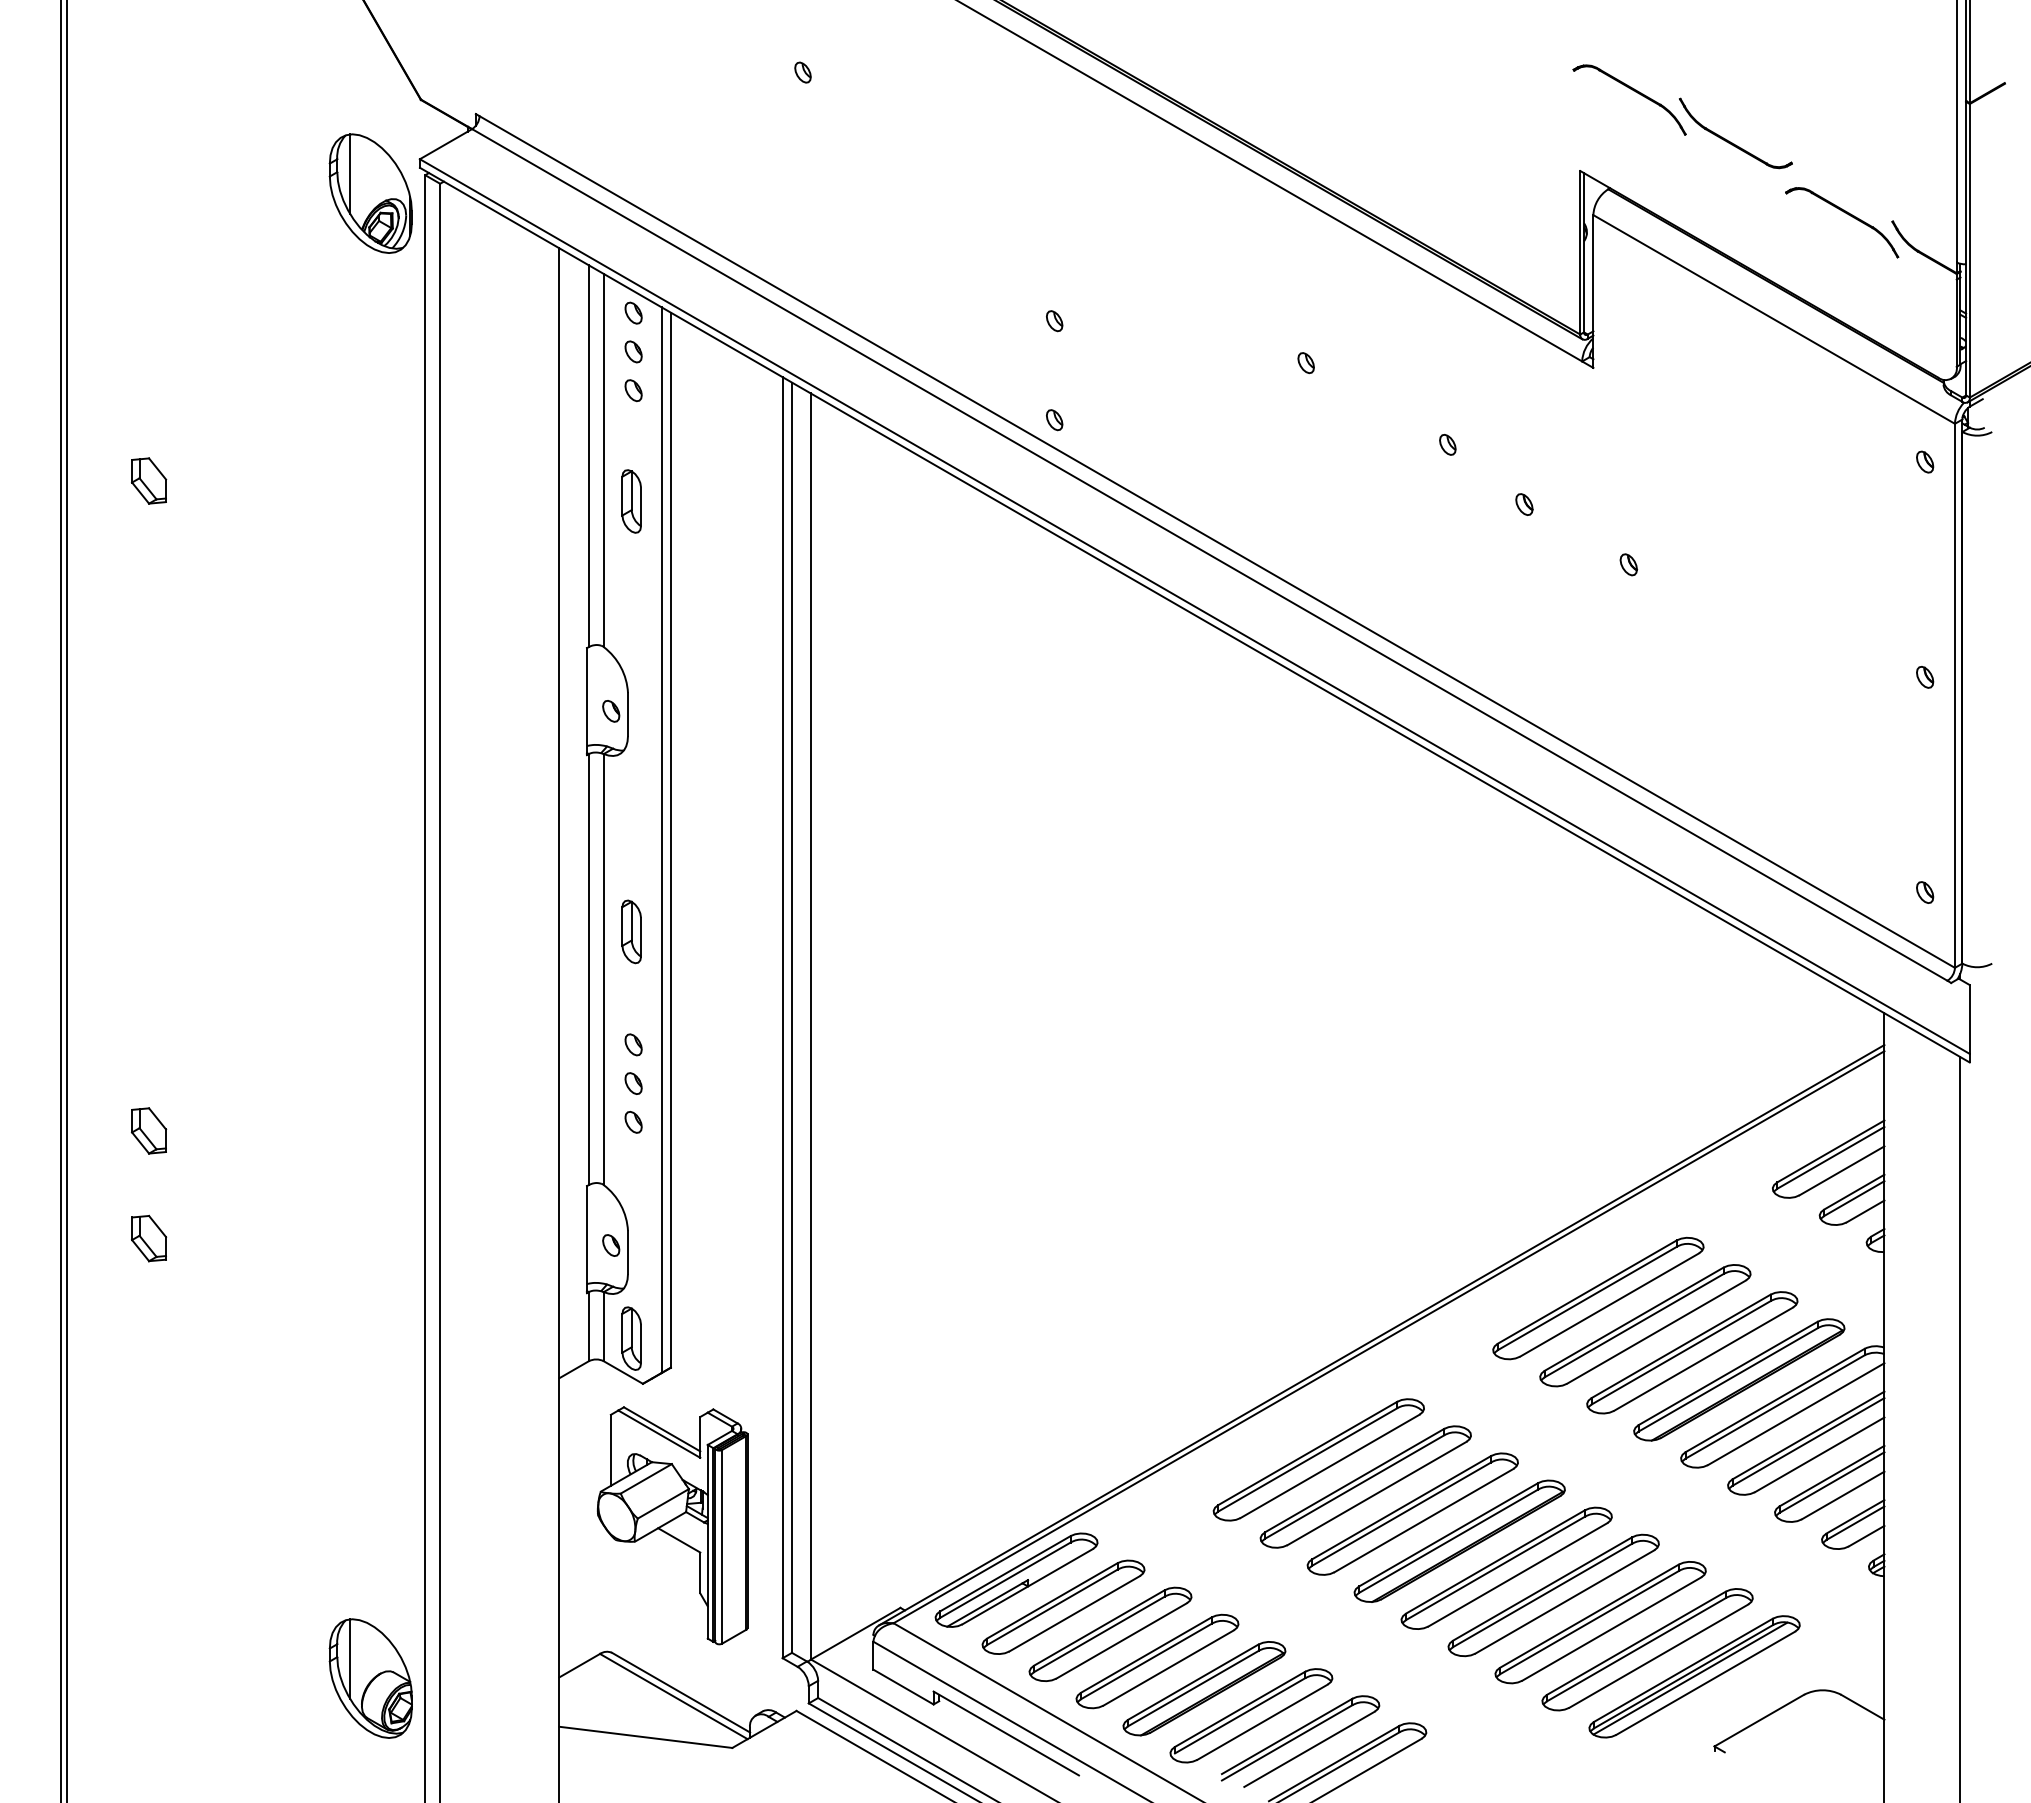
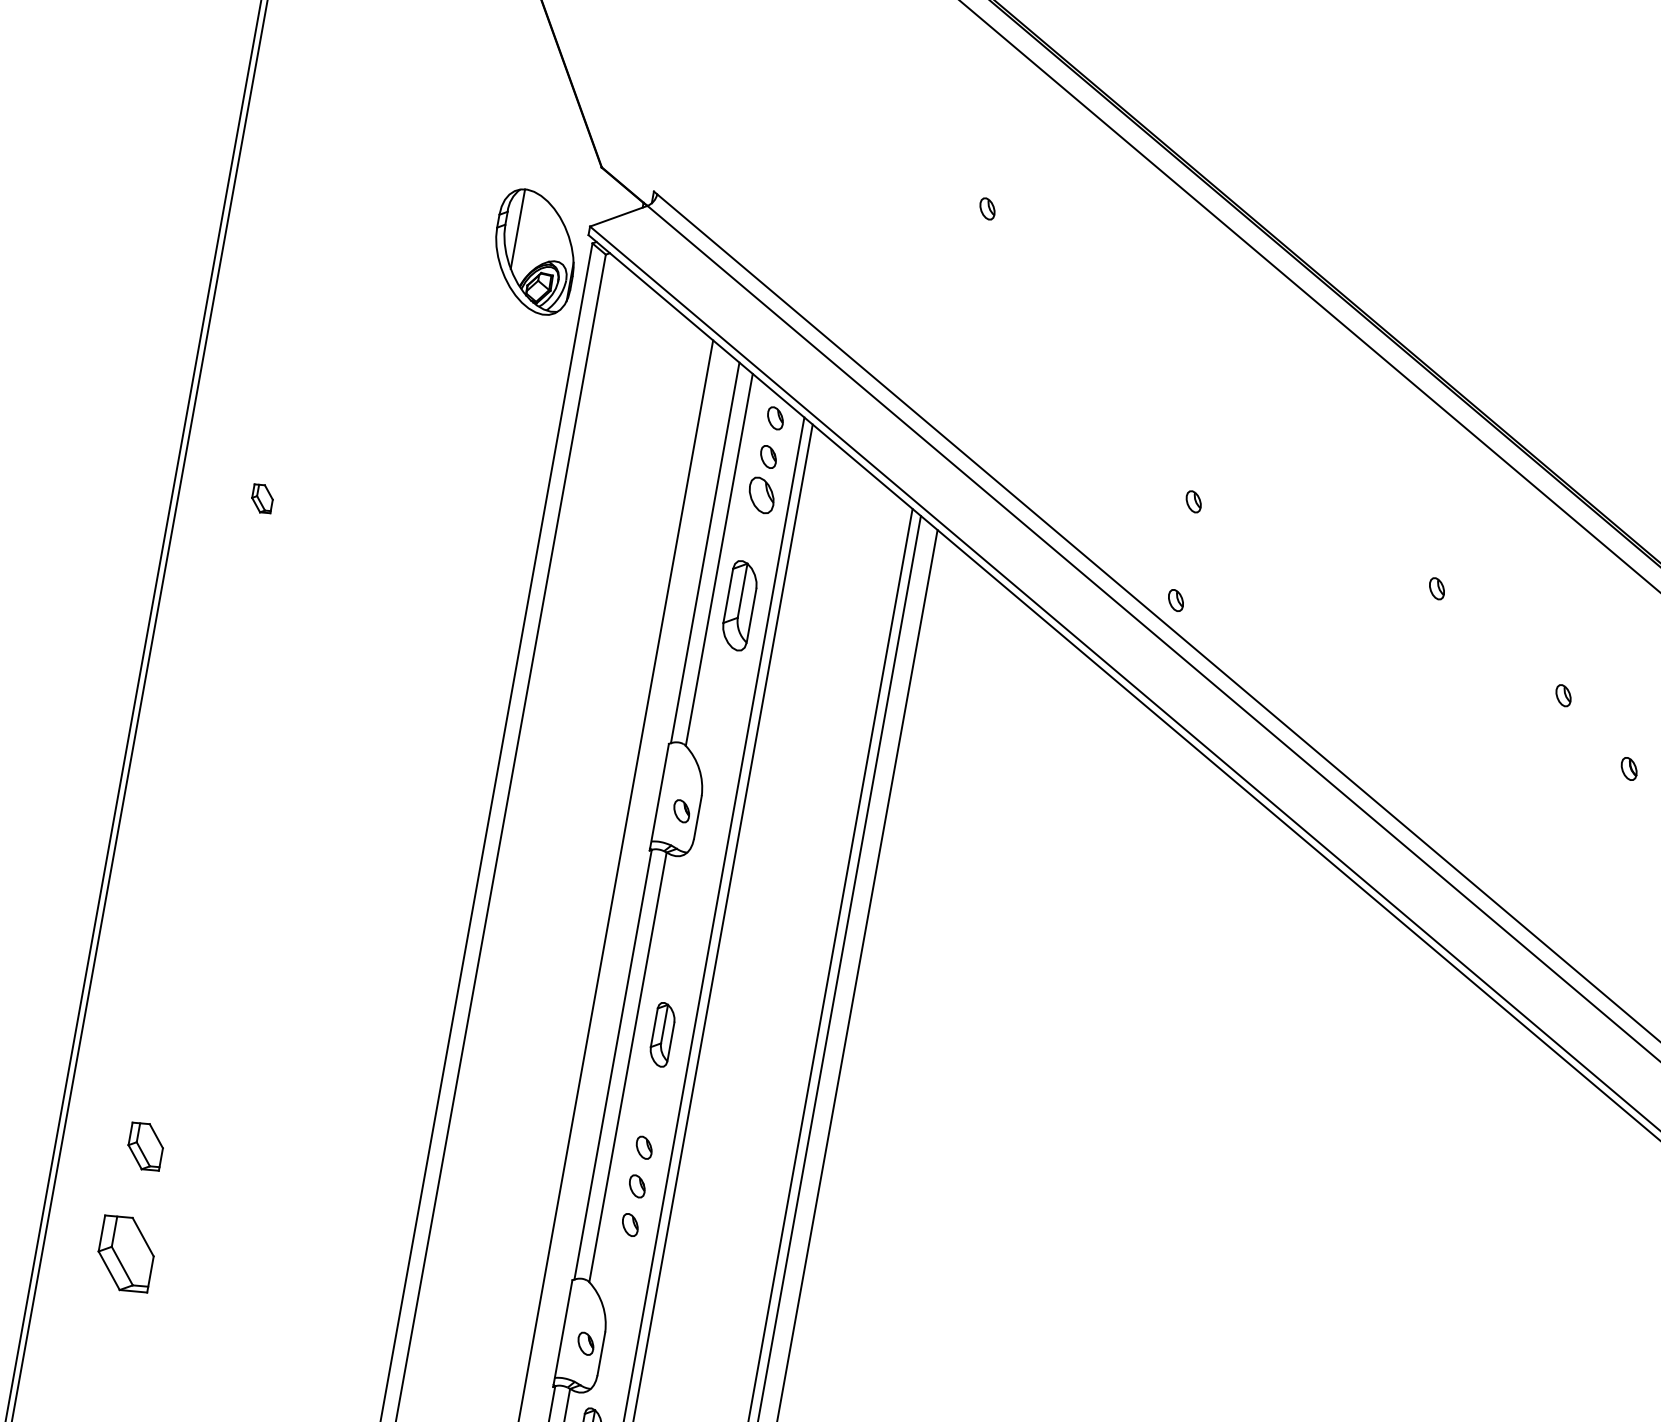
part: (633, 390) -> (761, 495), size x1.6
part: (149, 480) -> (262, 498), size x0.6
part: (631, 501) -> (739, 605), size x1.4
part: (149, 1238) -> (126, 1253), size x1.6

